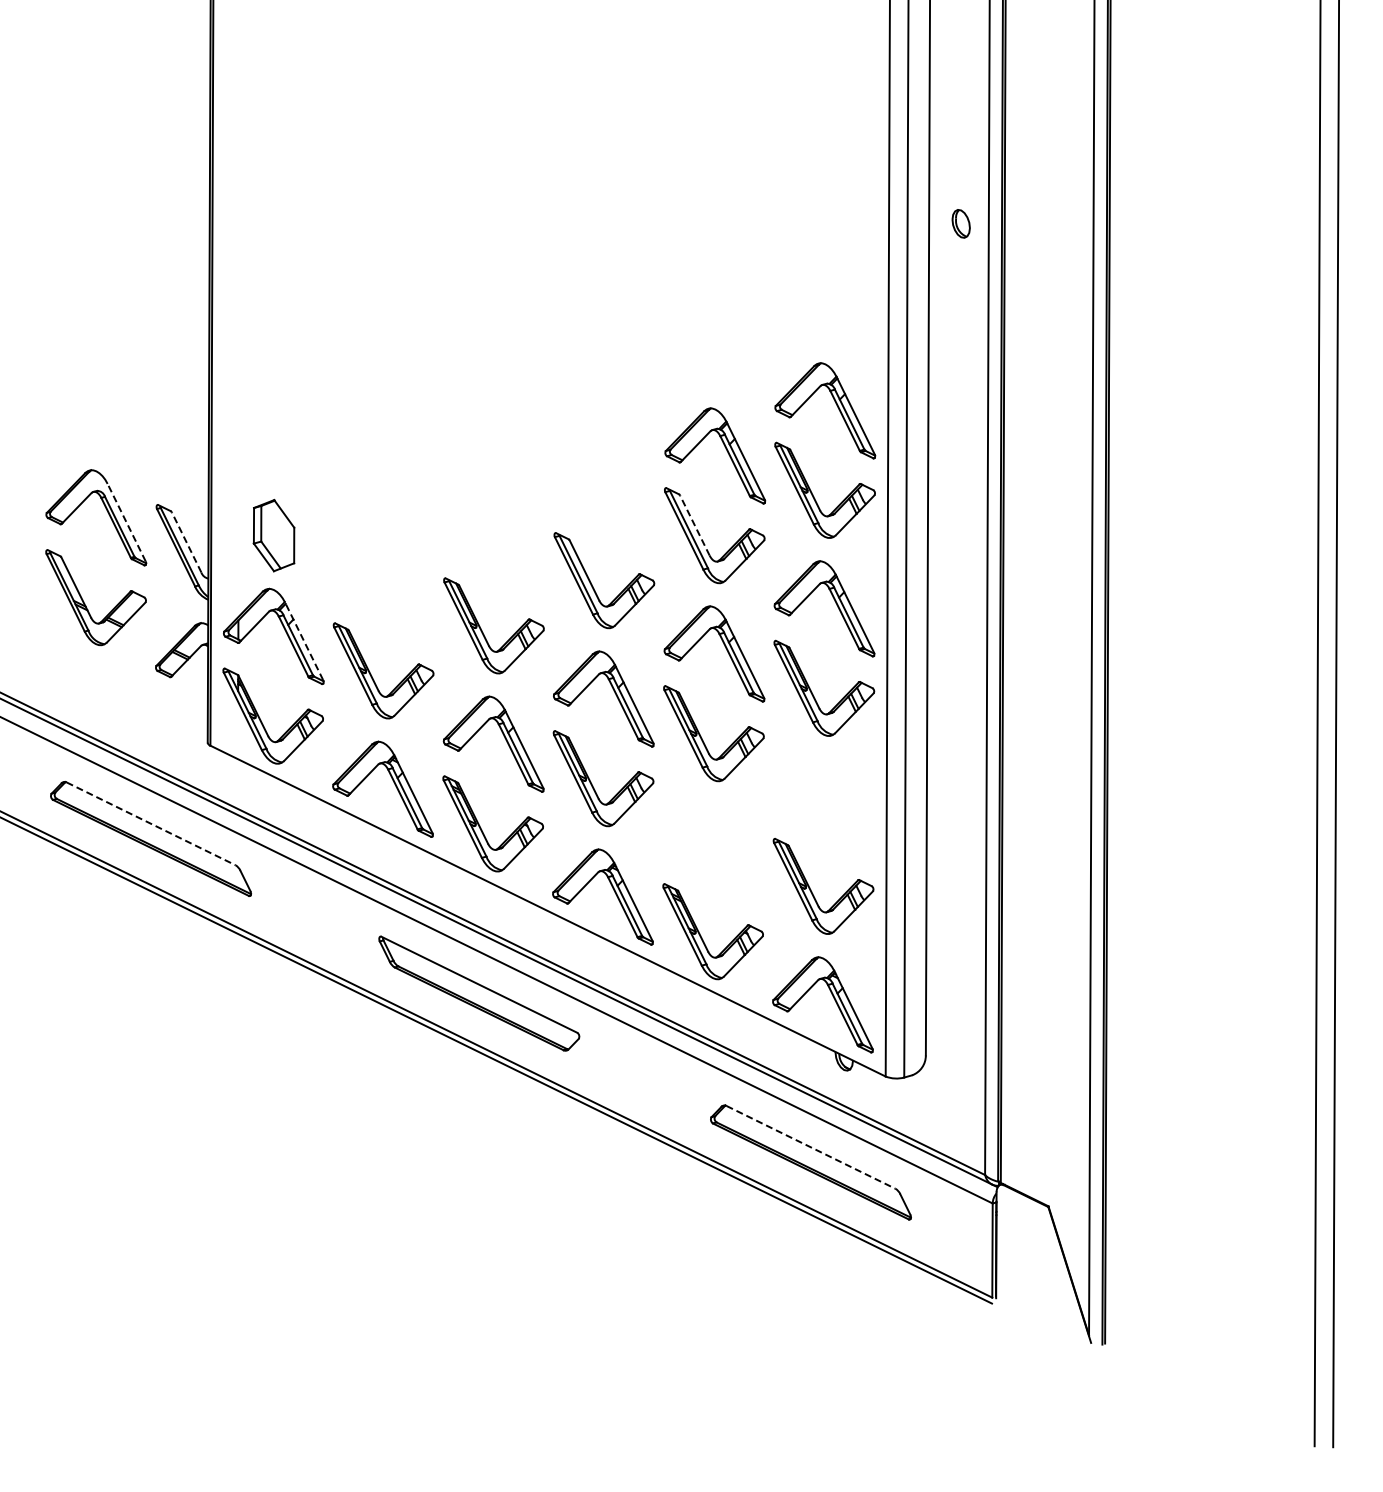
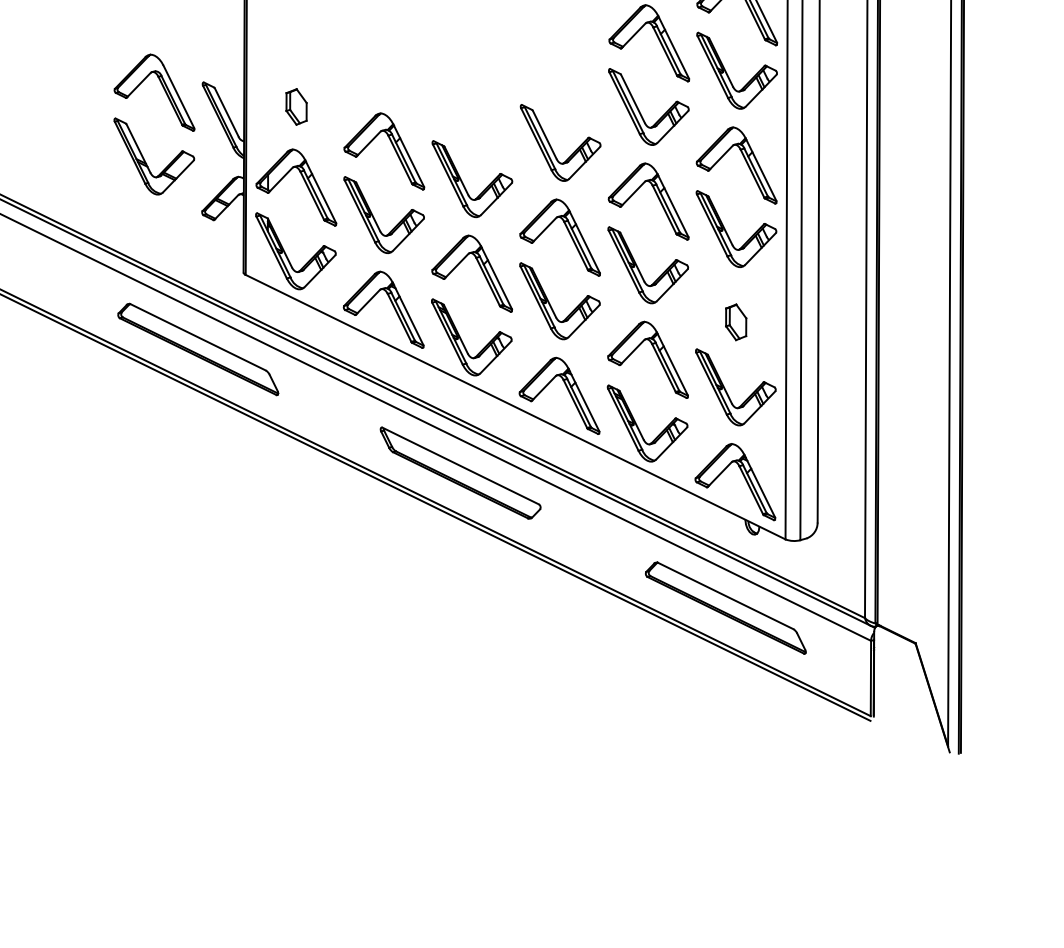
line: (126, 522) -> (178, 96), dashed -> solid
line: (694, 525) -> (632, 98), dashed -> solid
part: (273, 535) -> (296, 106), size x0.62
line: (186, 542) -> (226, 112), dashed -> solid
part: (394, 585) -> (392, 146), added
line: (303, 640) -> (320, 190), dashed -> solid
part: (823, 804) -> (735, 321), added
line: (151, 823) -> (198, 337), dashed -> solid
part: (724, 846) -> (656, 355), added
line: (810, 1147) -> (725, 596), dashed -> solid

